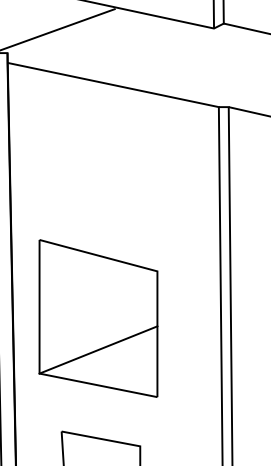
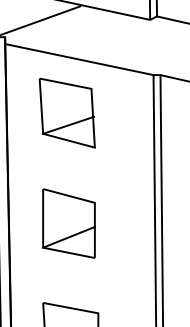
part: (94, 160) -> (66, 112), added
part: (97, 318) -> (68, 223), size x0.62

